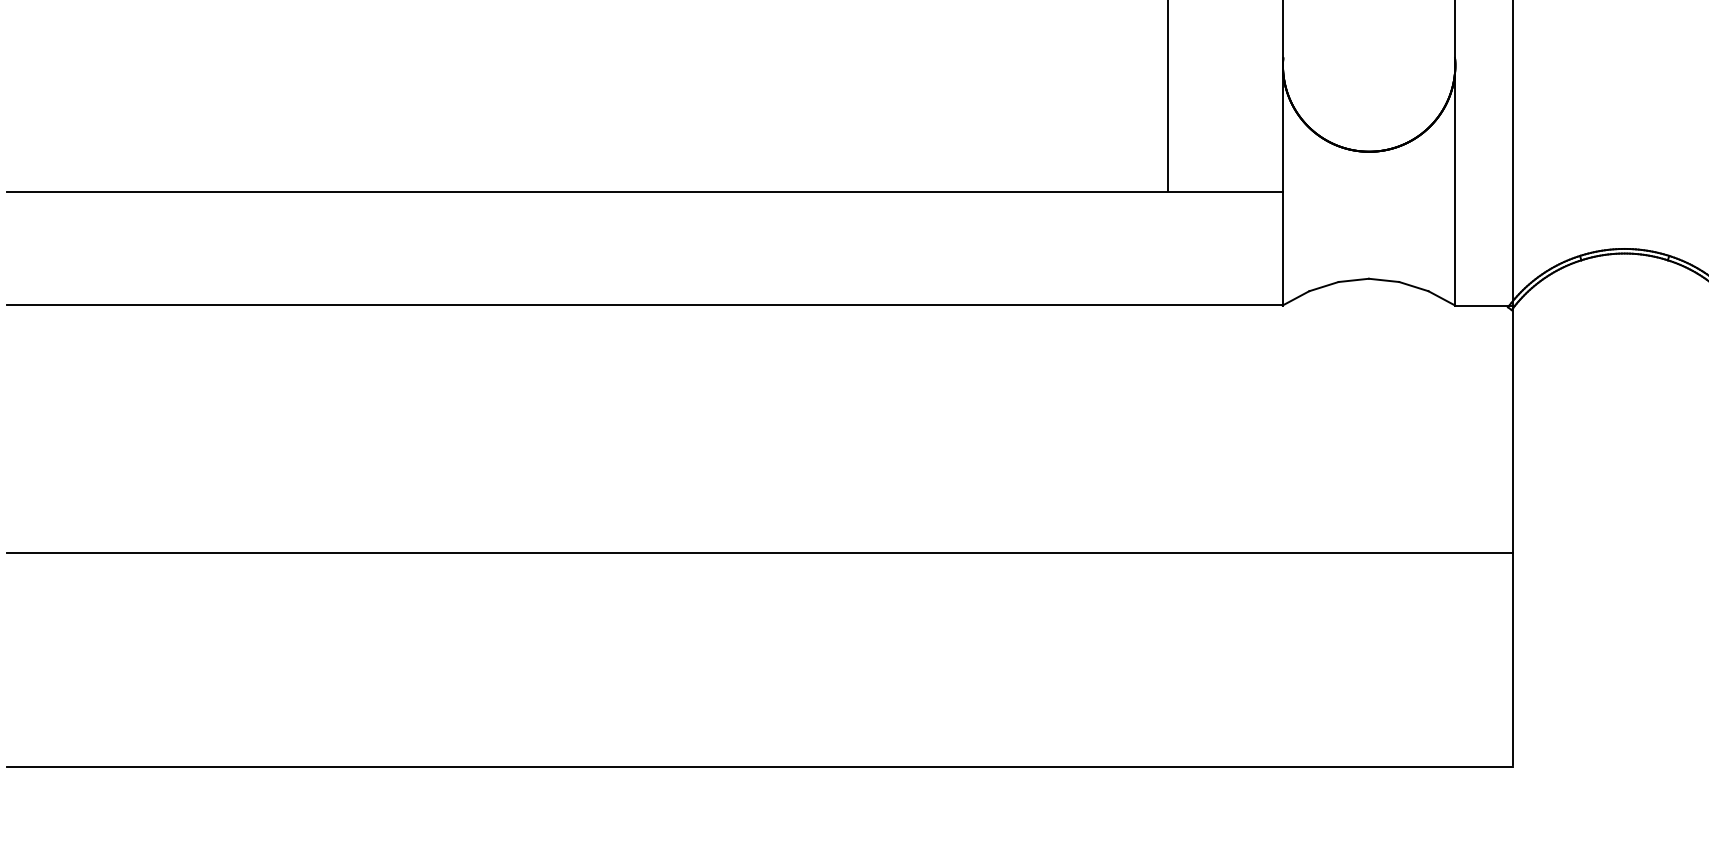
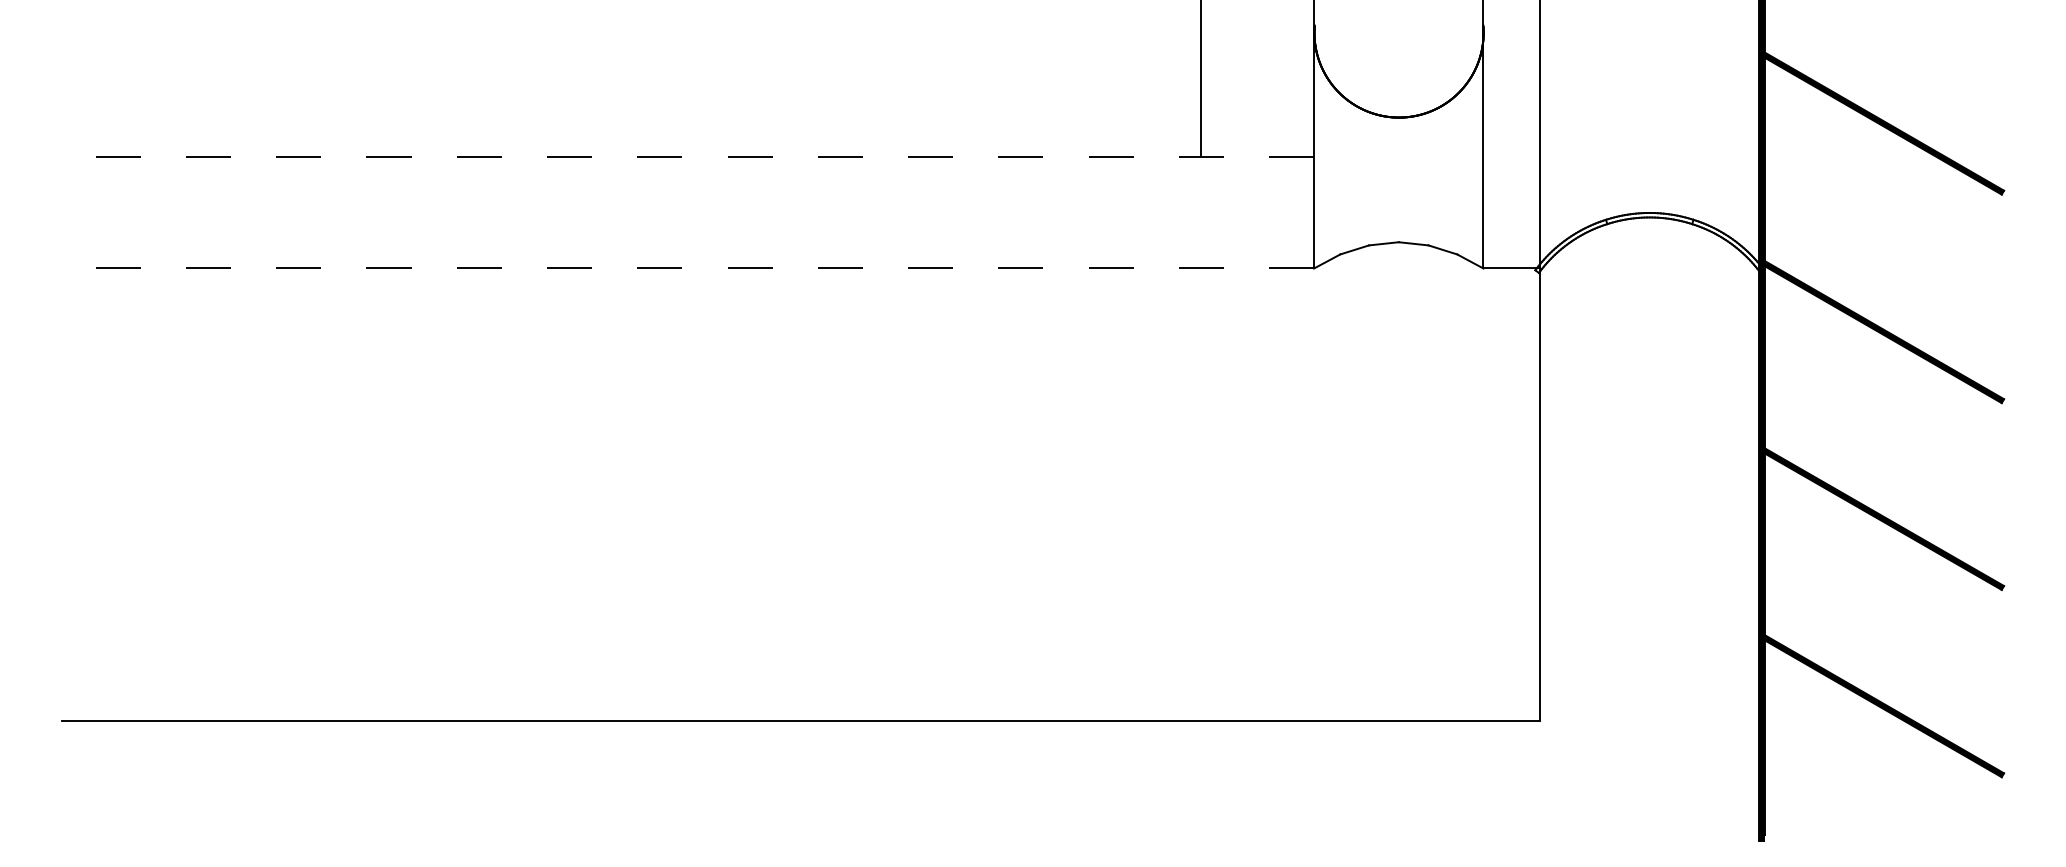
line: (644, 192) -> (687, 157), solid -> dashed
line: (644, 304) -> (687, 267), solid -> dashed
line: (759, 553) -> (800, 511), removed

